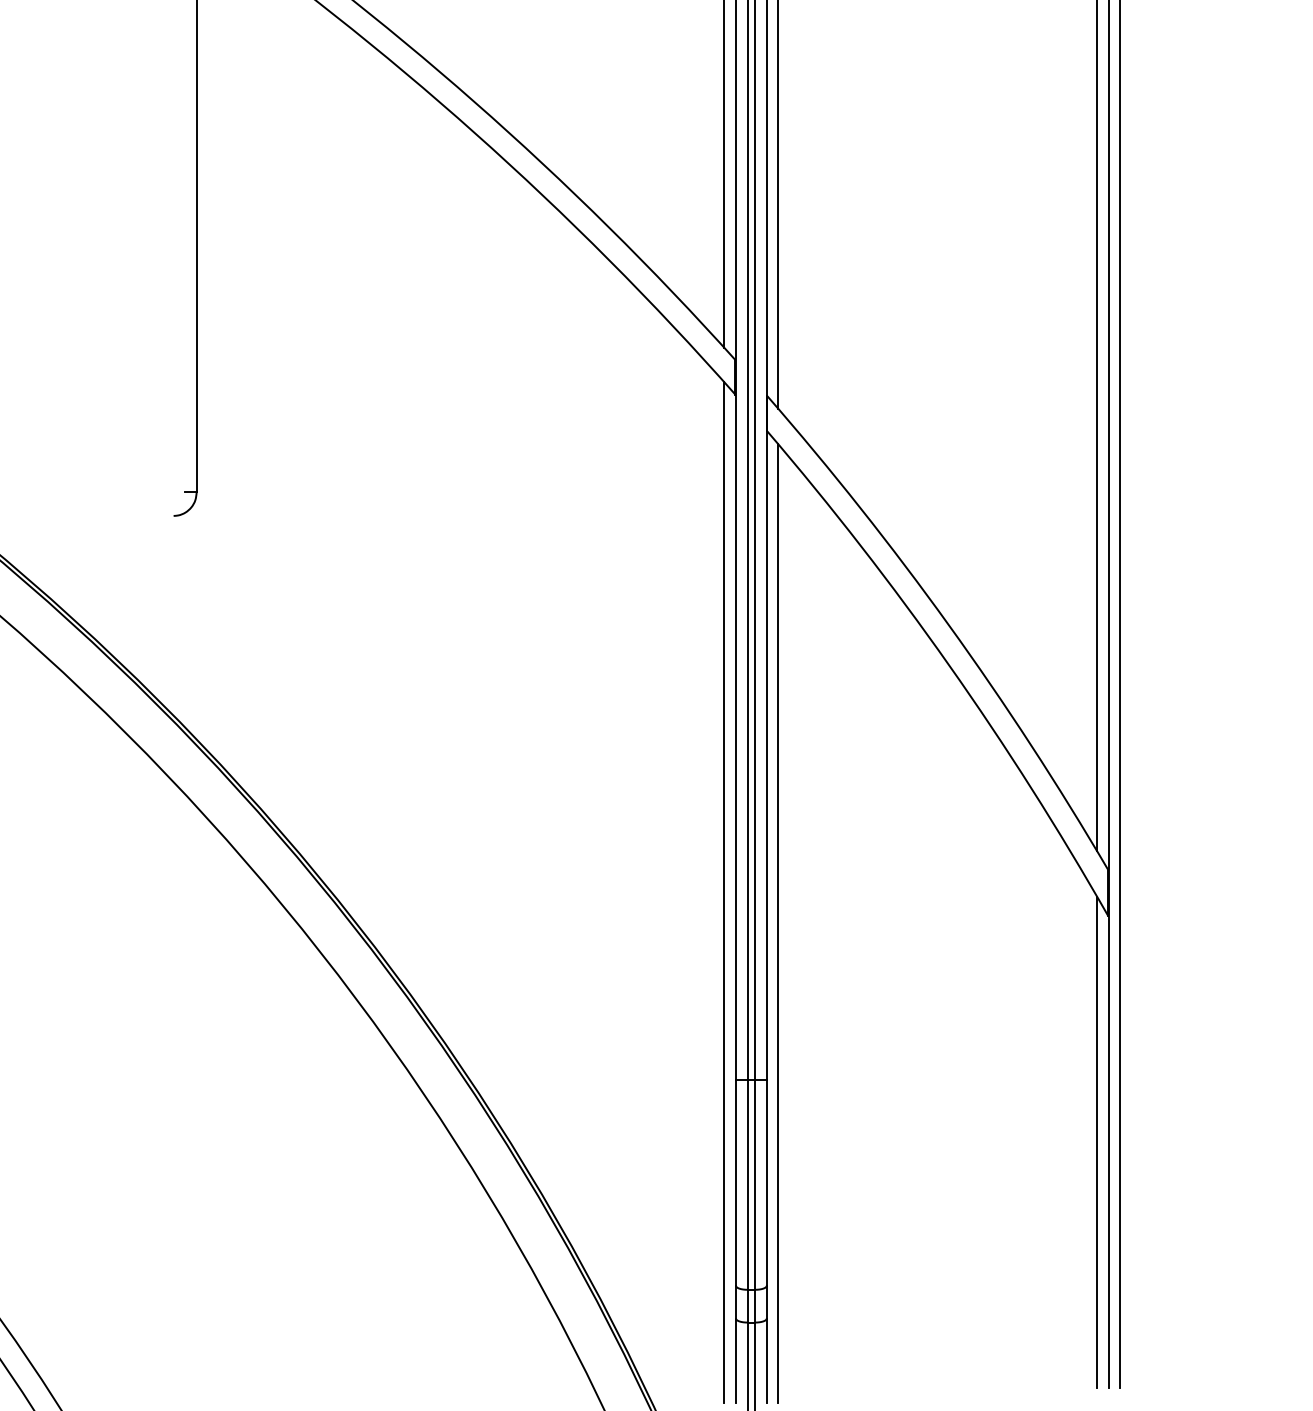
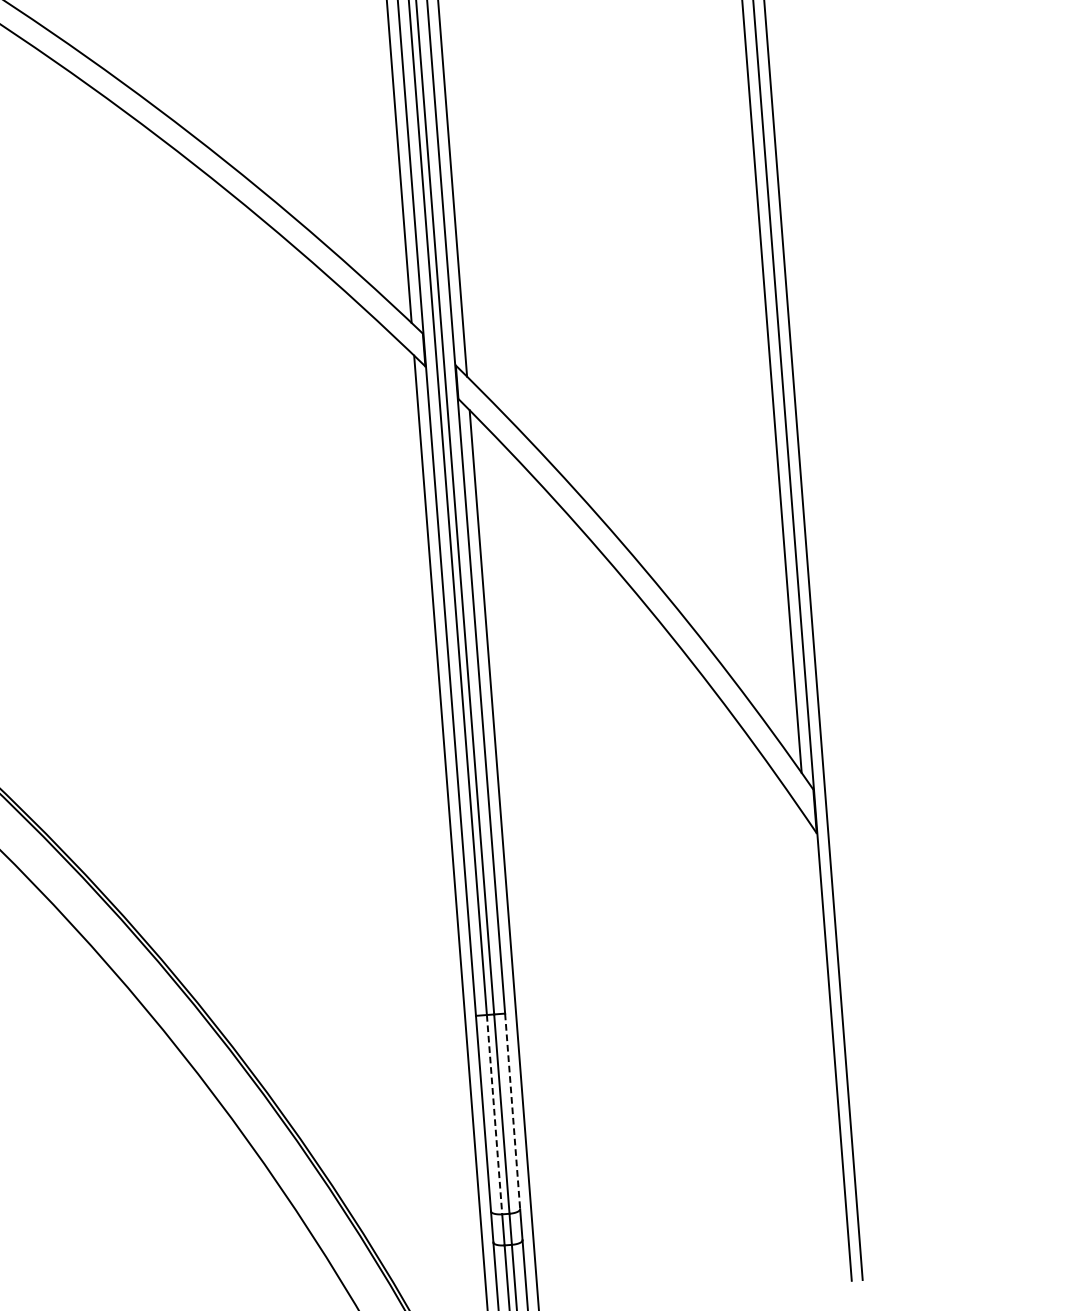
line: (1097, 1141) -> (823, 1048), removed
line: (766, 1183) -> (512, 1112), solid -> dashed
line: (747, 1185) -> (494, 1115), solid -> dashed

